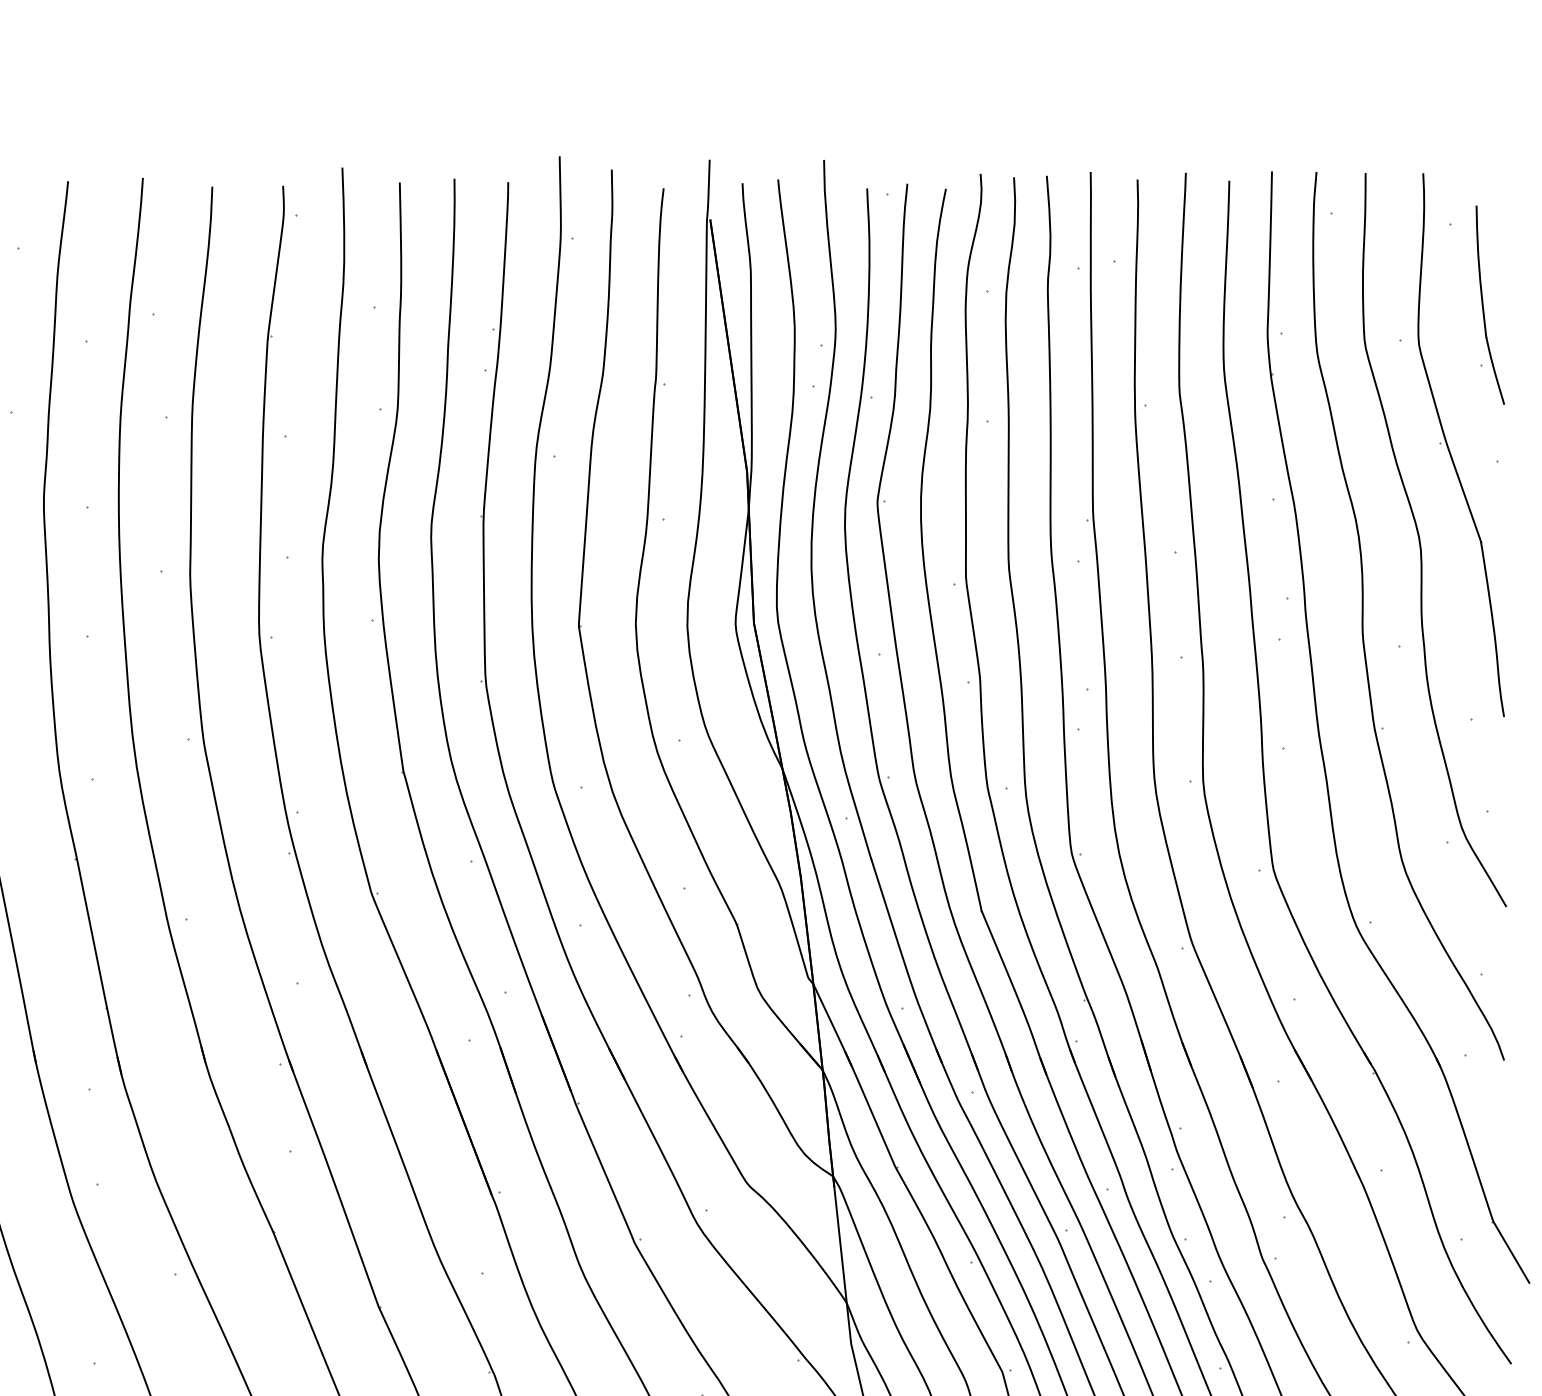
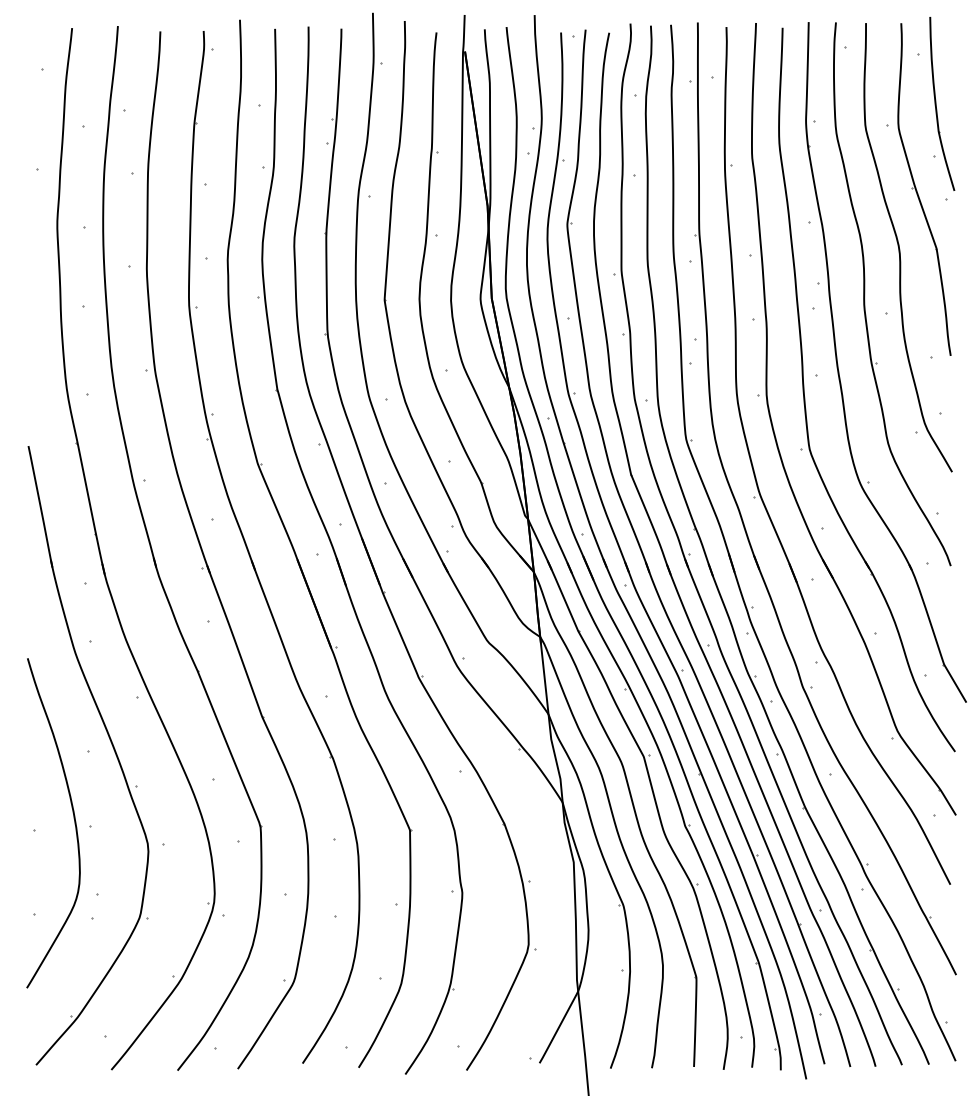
part: (1490, 304) -> (942, 103), size x1.43

